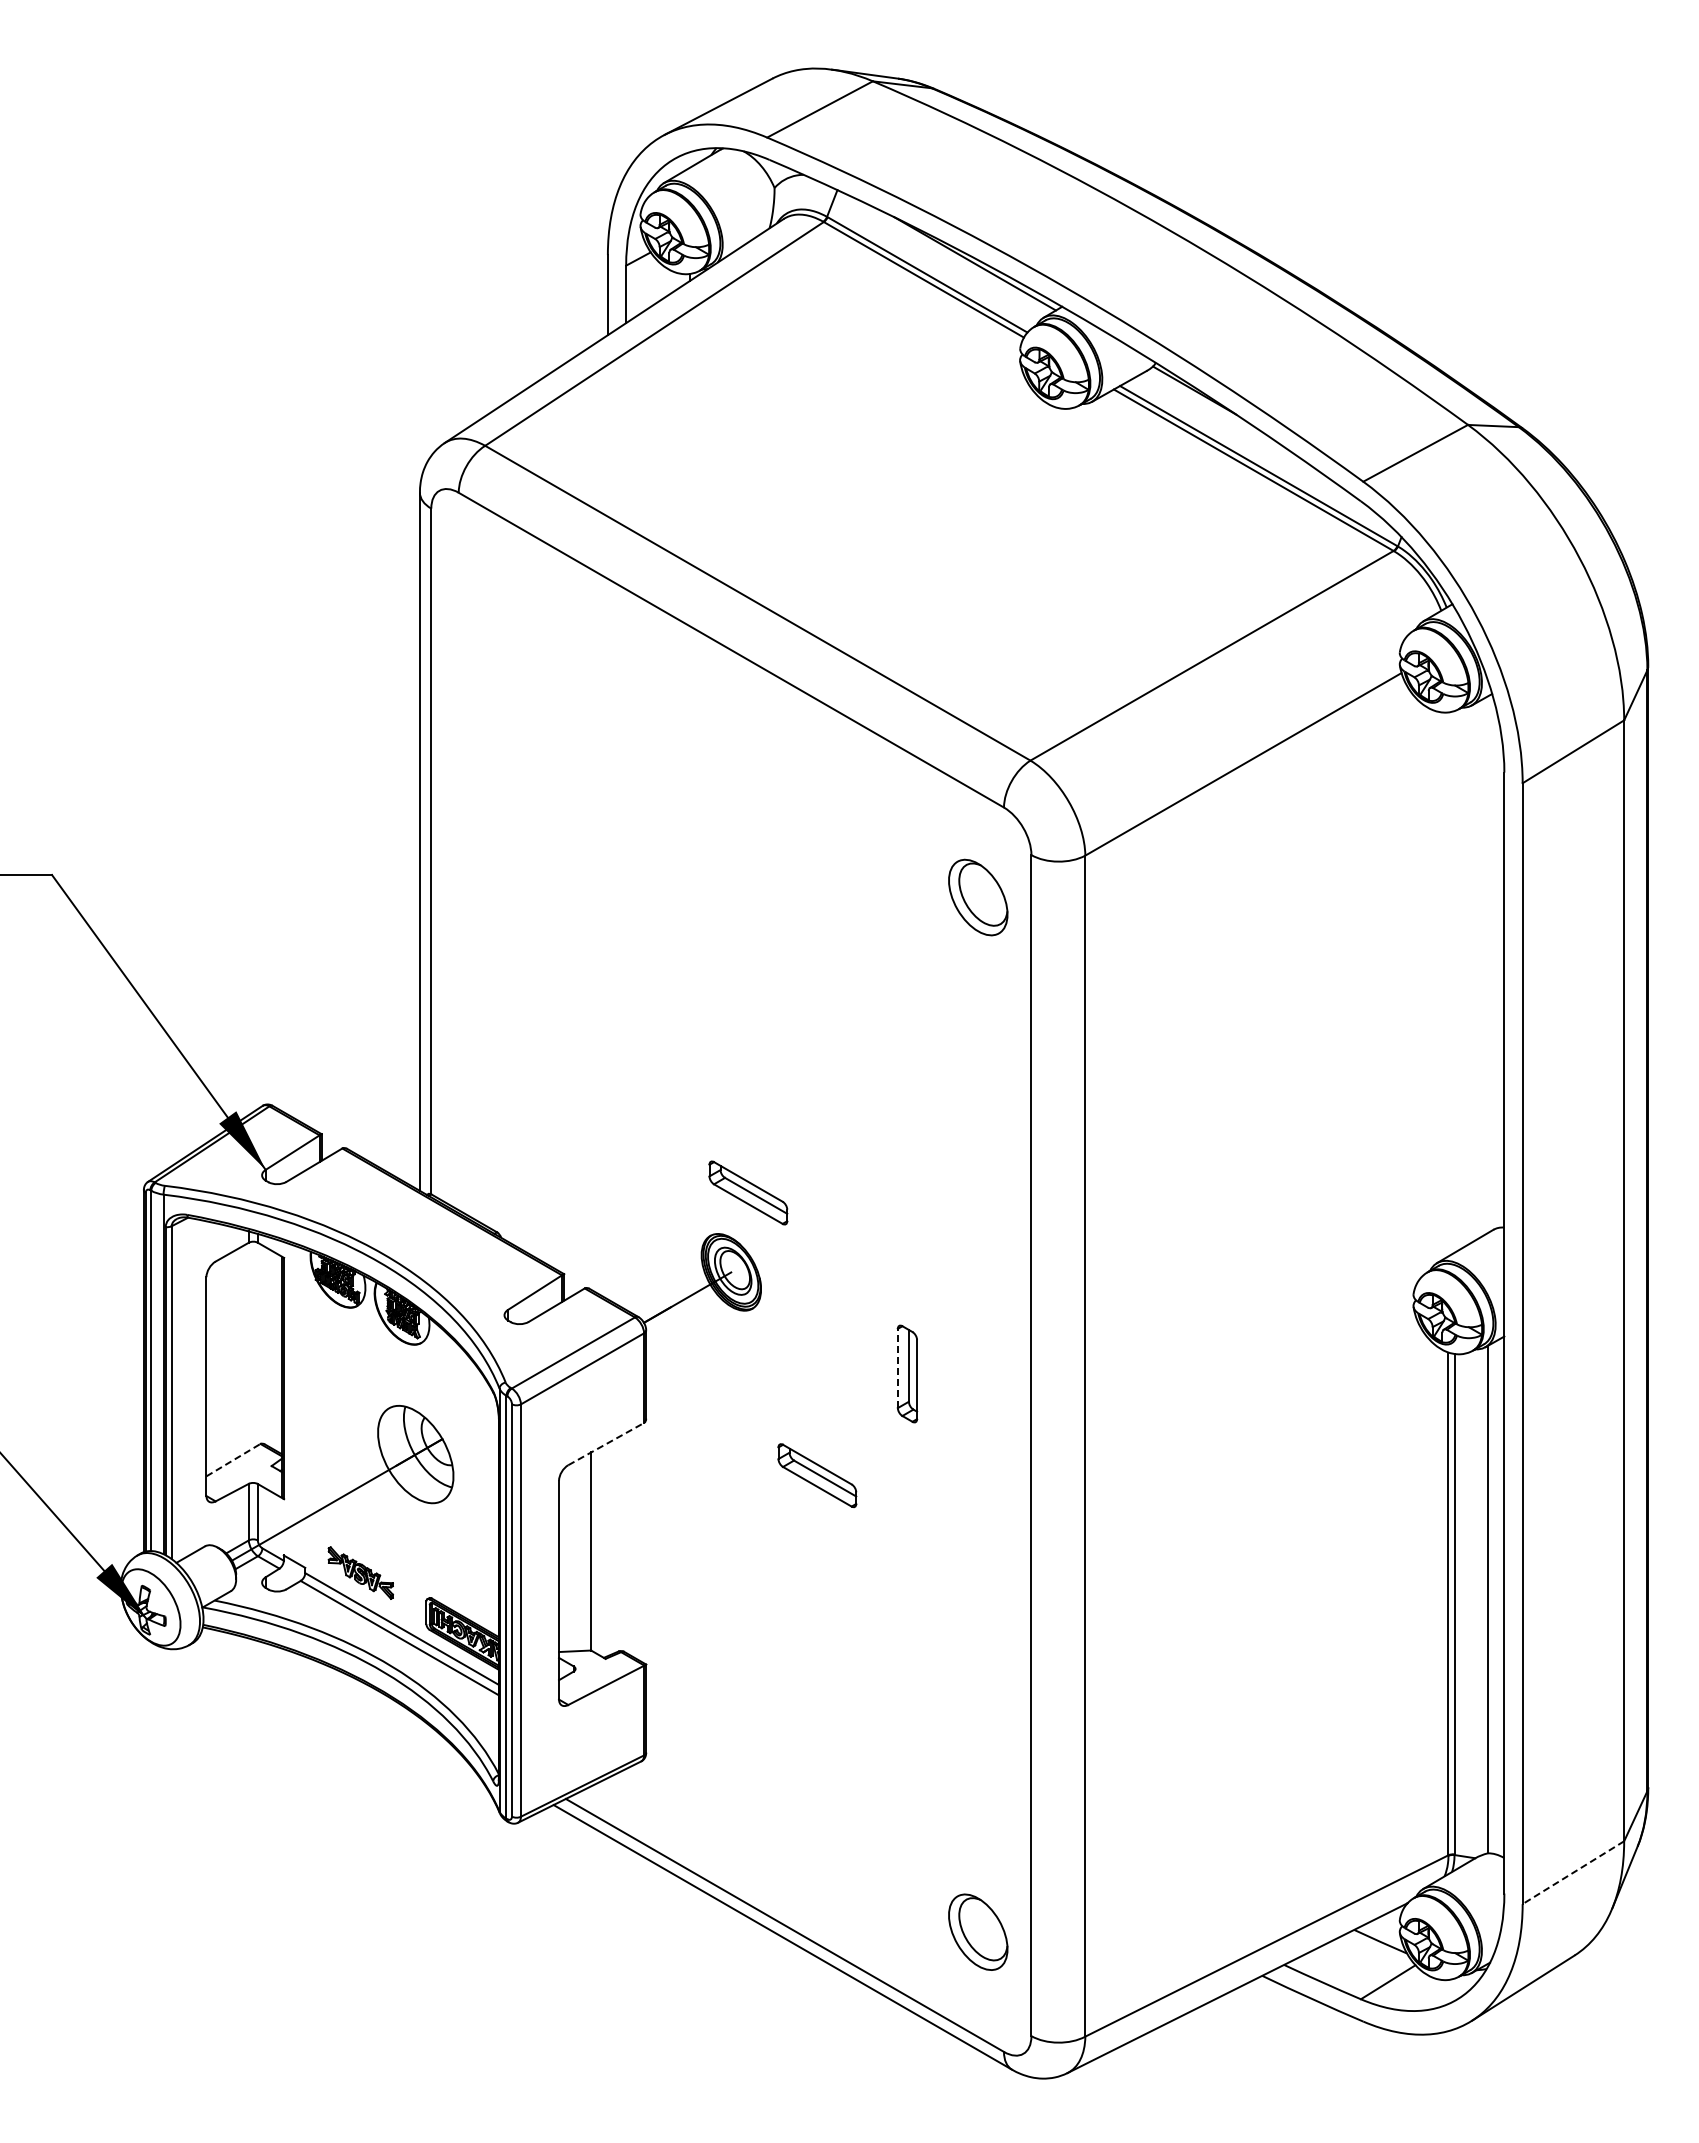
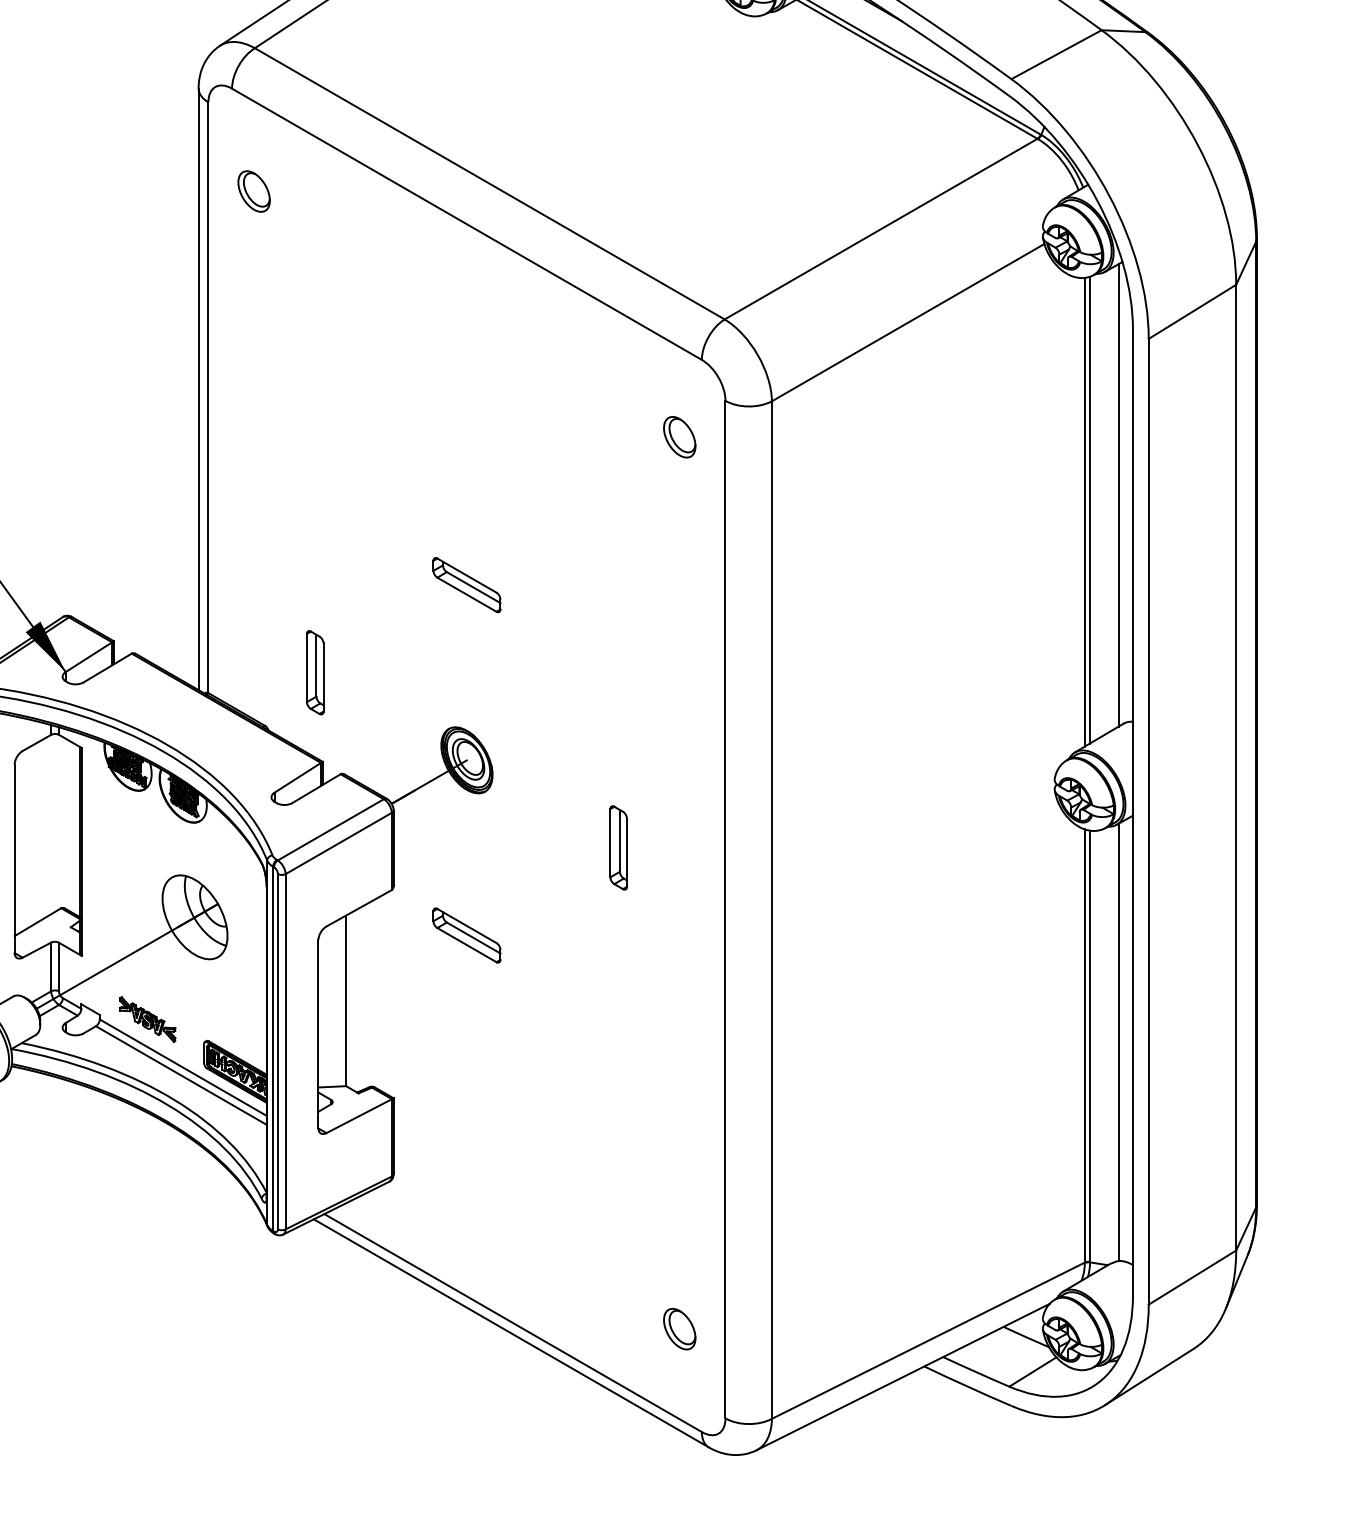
part: (484, 611) -> (254, 190), added
part: (978, 896) -> (679, 436), size x0.62
line: (1487, 964) -> (1118, 495), added
line: (1454, 981) -> (1090, 509), added
line: (1448, 984) -> (1084, 512), added
part: (554, 1170) -> (314, 672), added
part: (748, 1192) -> (467, 584), moved
line: (897, 1368) -> (610, 843), dashed -> solid
line: (606, 1443) -> (359, 907), dashed -> solid
line: (233, 1459) -> (37, 921), dashed -> solid
part: (817, 1475) -> (467, 935), moved
line: (1573, 1872) -> (1192, 1277), dashed -> solid
part: (978, 1932) -> (679, 1329), size x0.62

